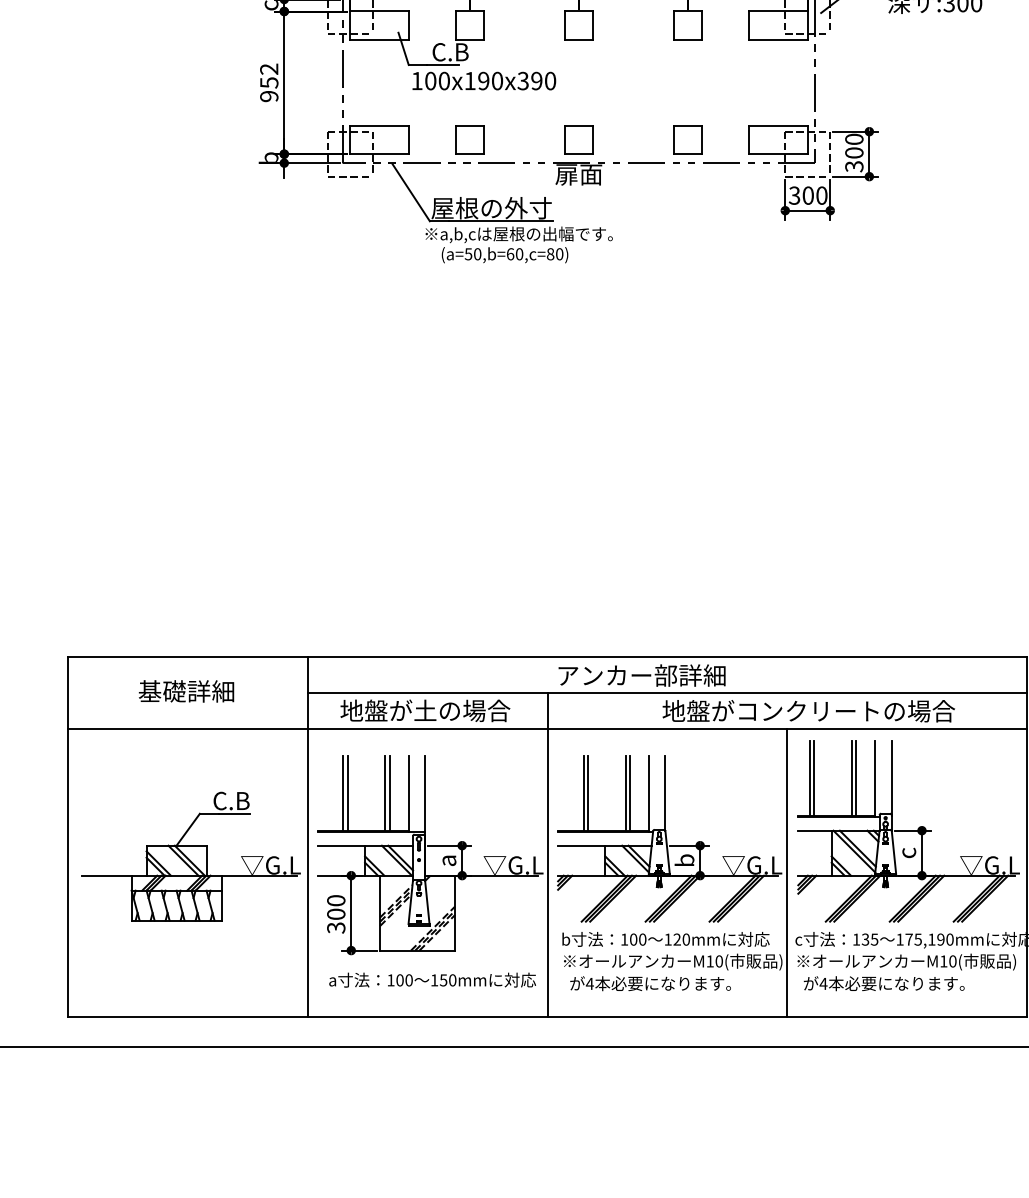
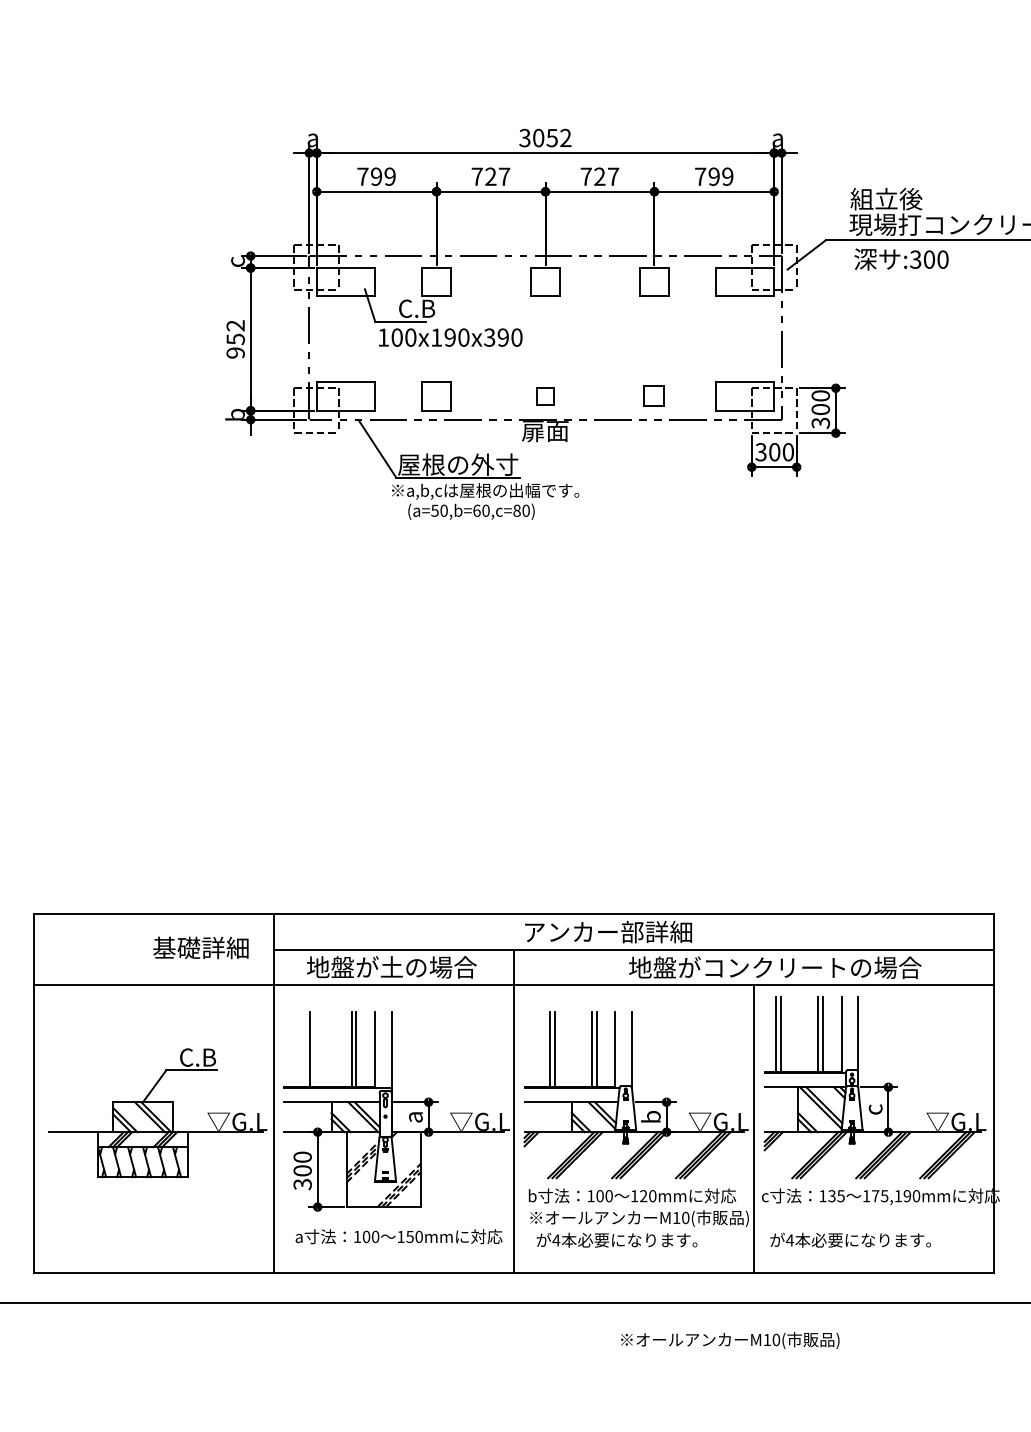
part: (579, 139) -> (545, 396), size x0.6
part: (688, 139) -> (654, 396), size x0.7
text: (186, 690) -> (200, 947), moved
line: (348, 792) -> (314, 1049), removed
text: (907, 961) -> (730, 1340), moved

